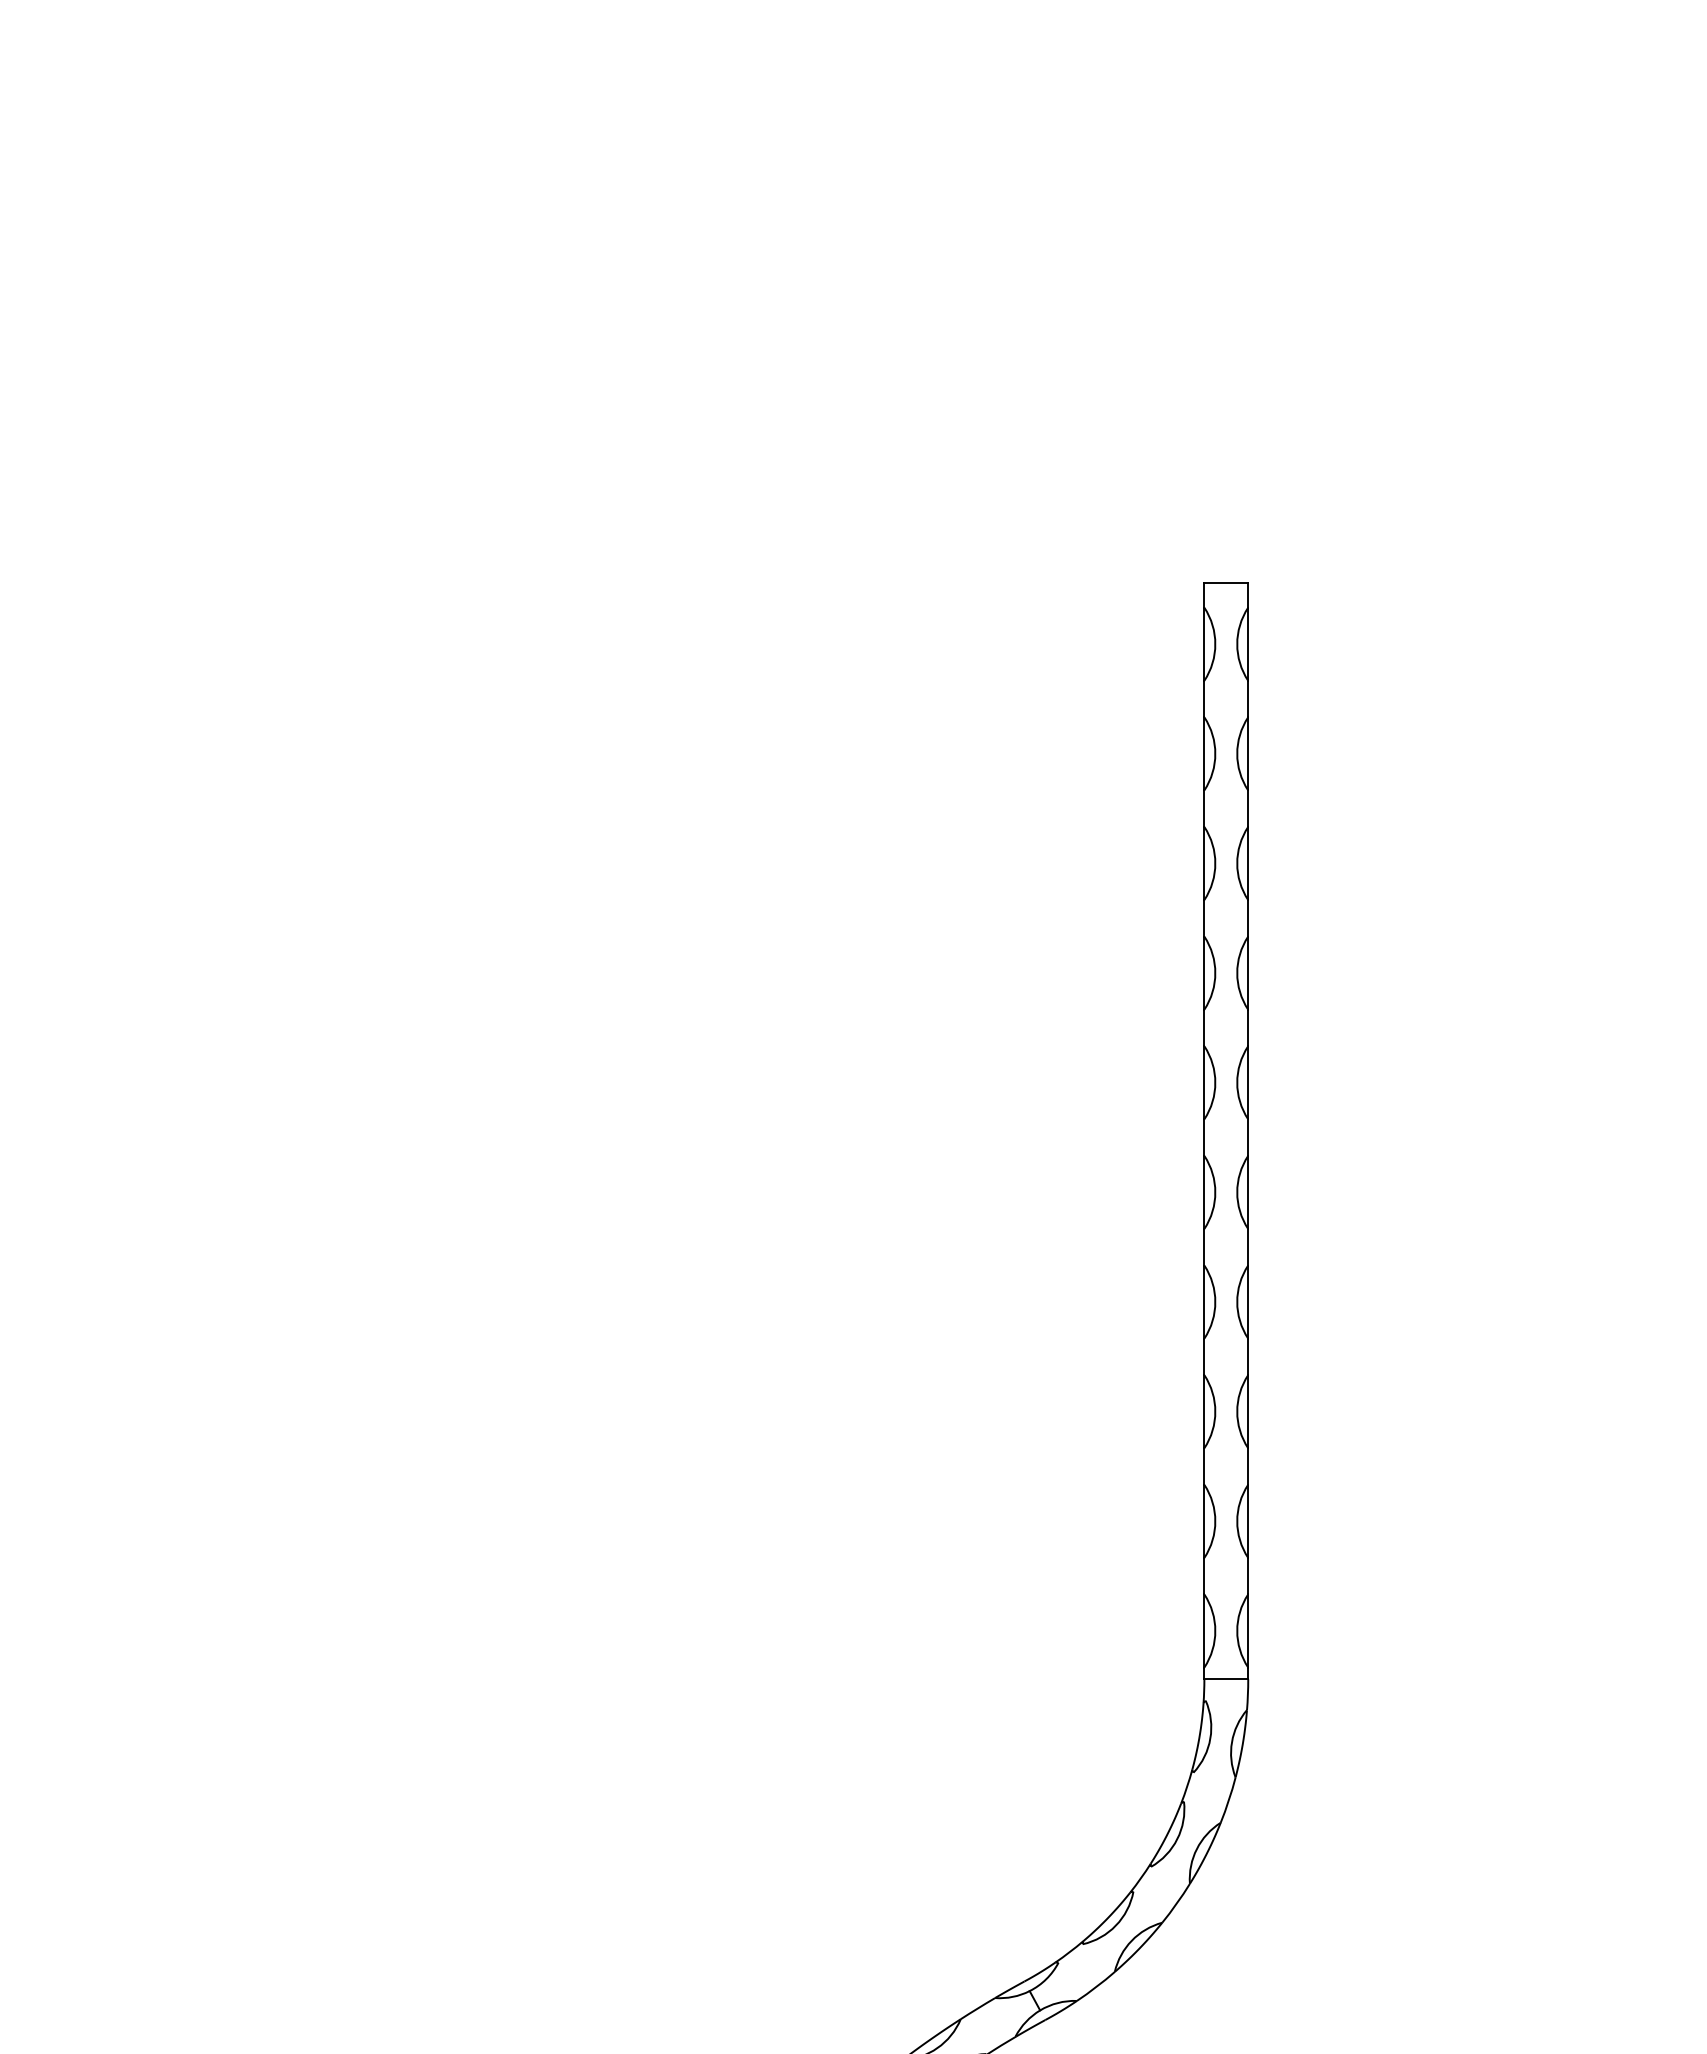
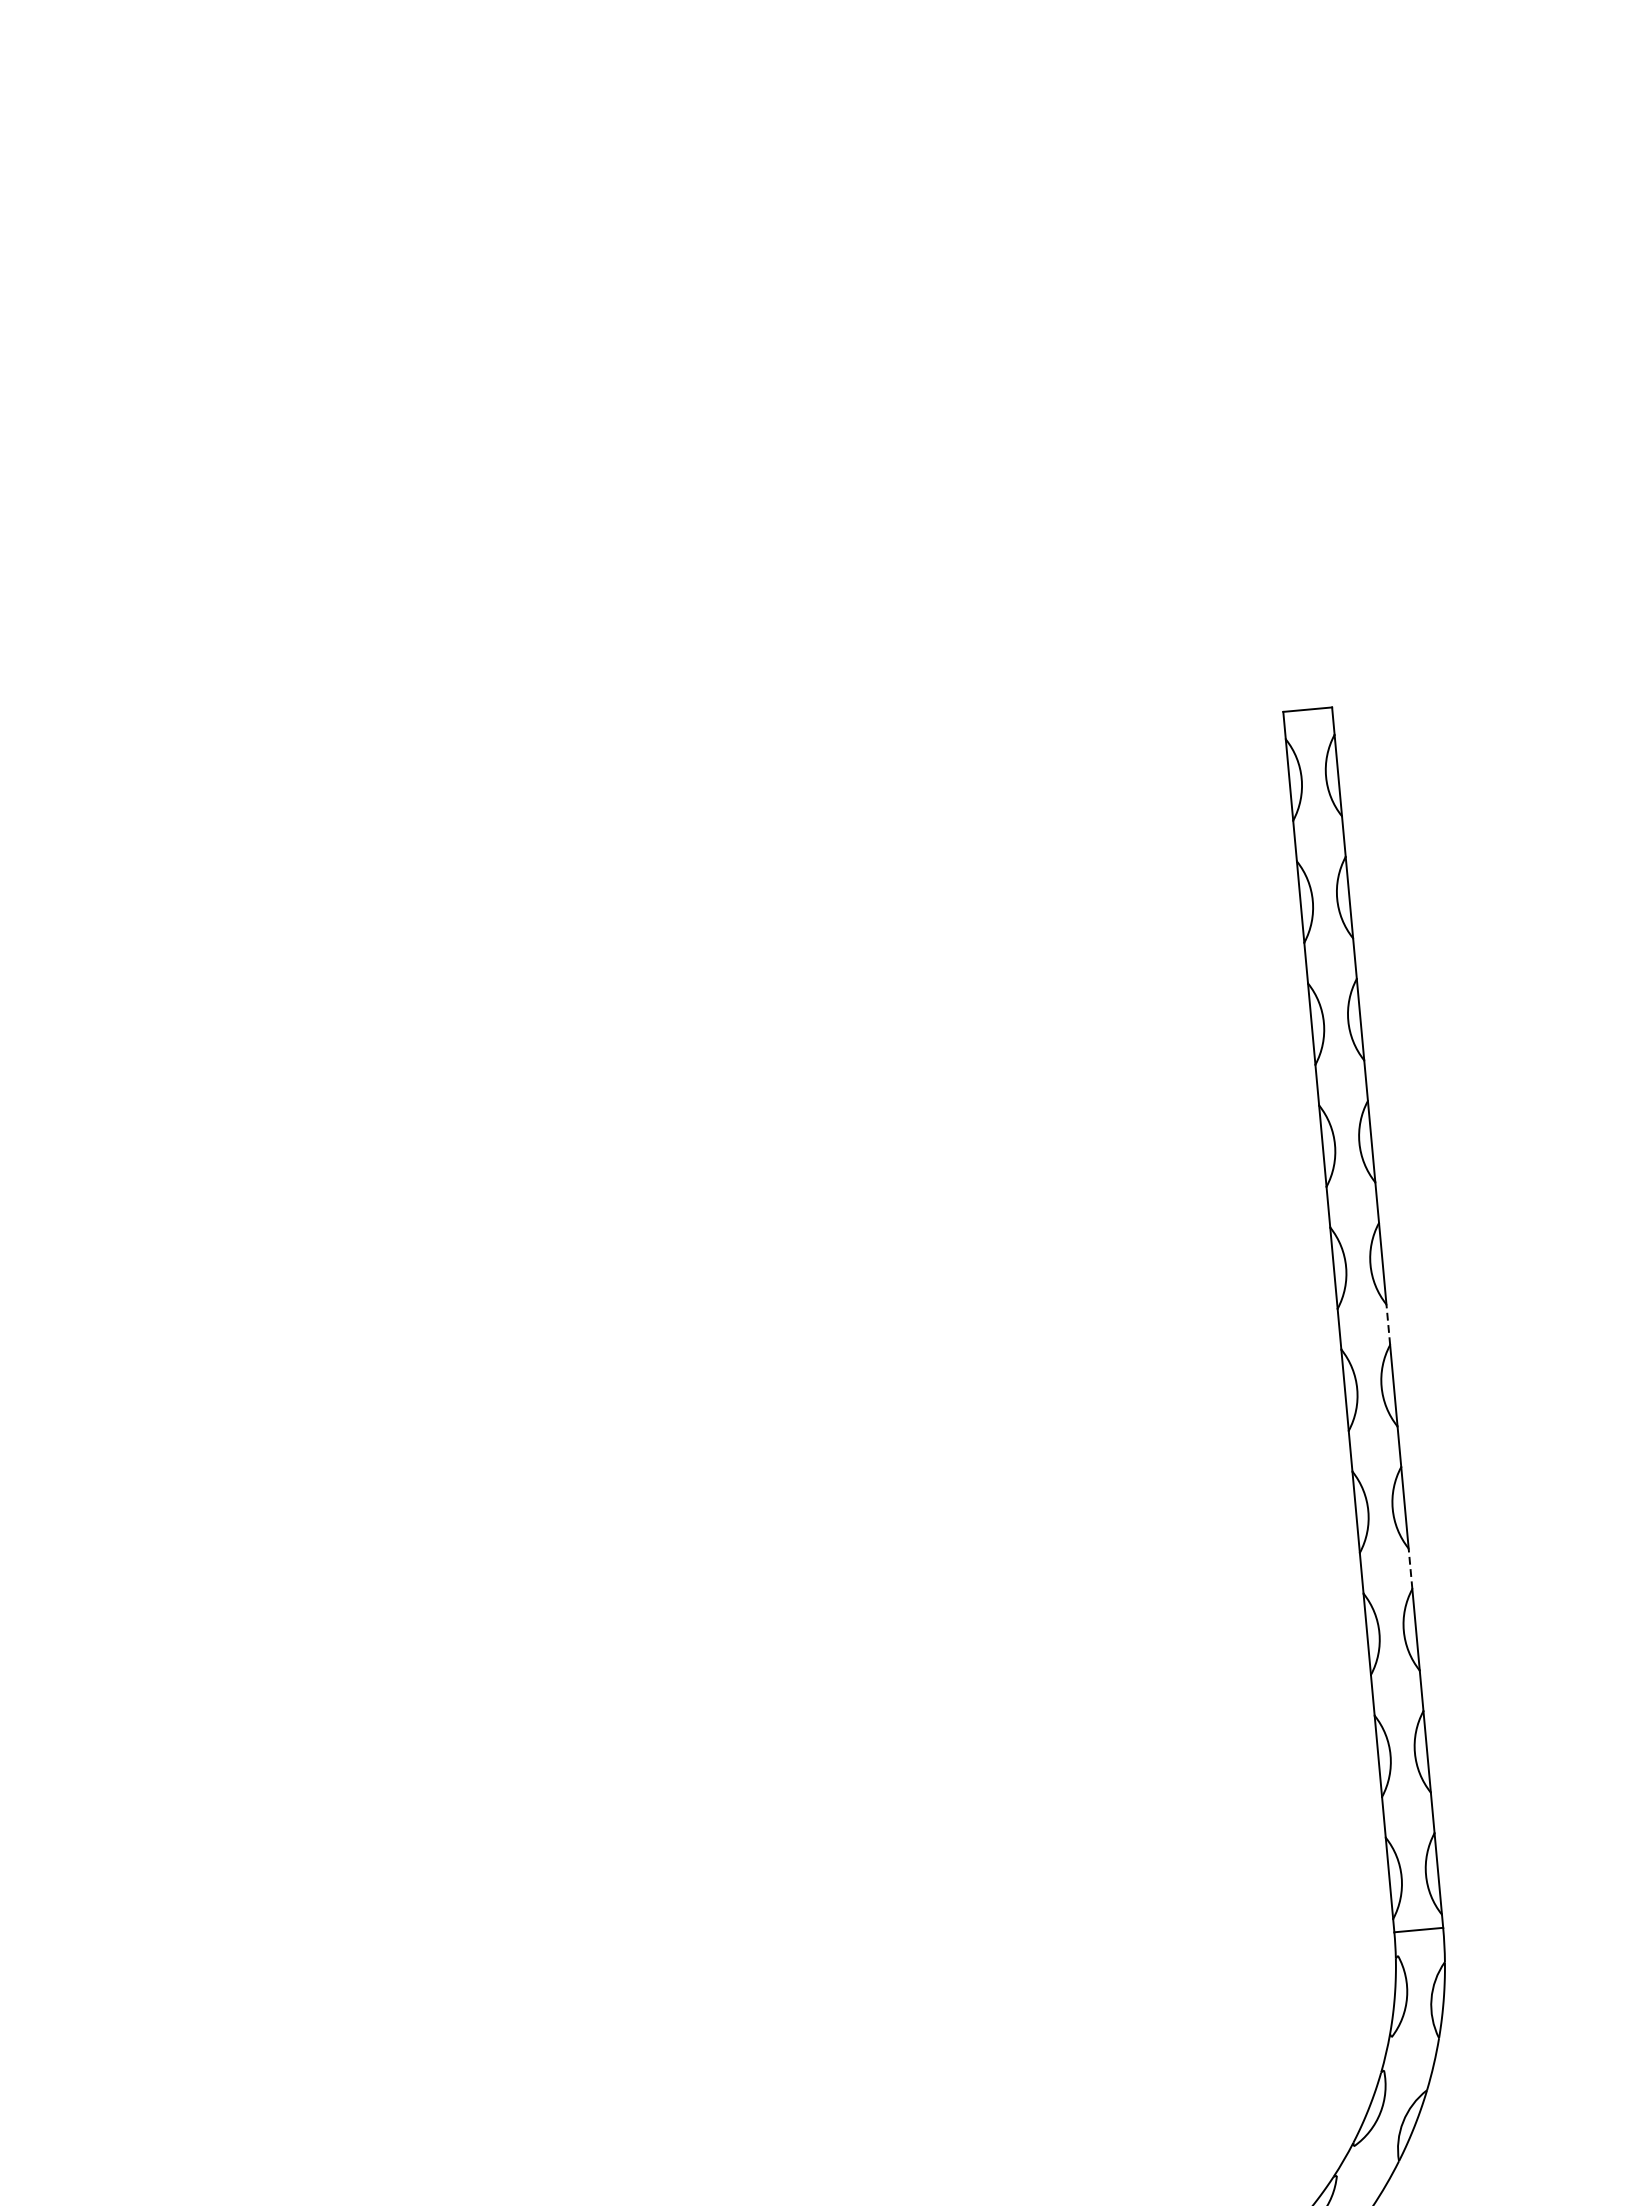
line: (1248, 1137) -> (1388, 1324), solid -> dashed
line: (1248, 1356) -> (1410, 1568), solid -> dashed

